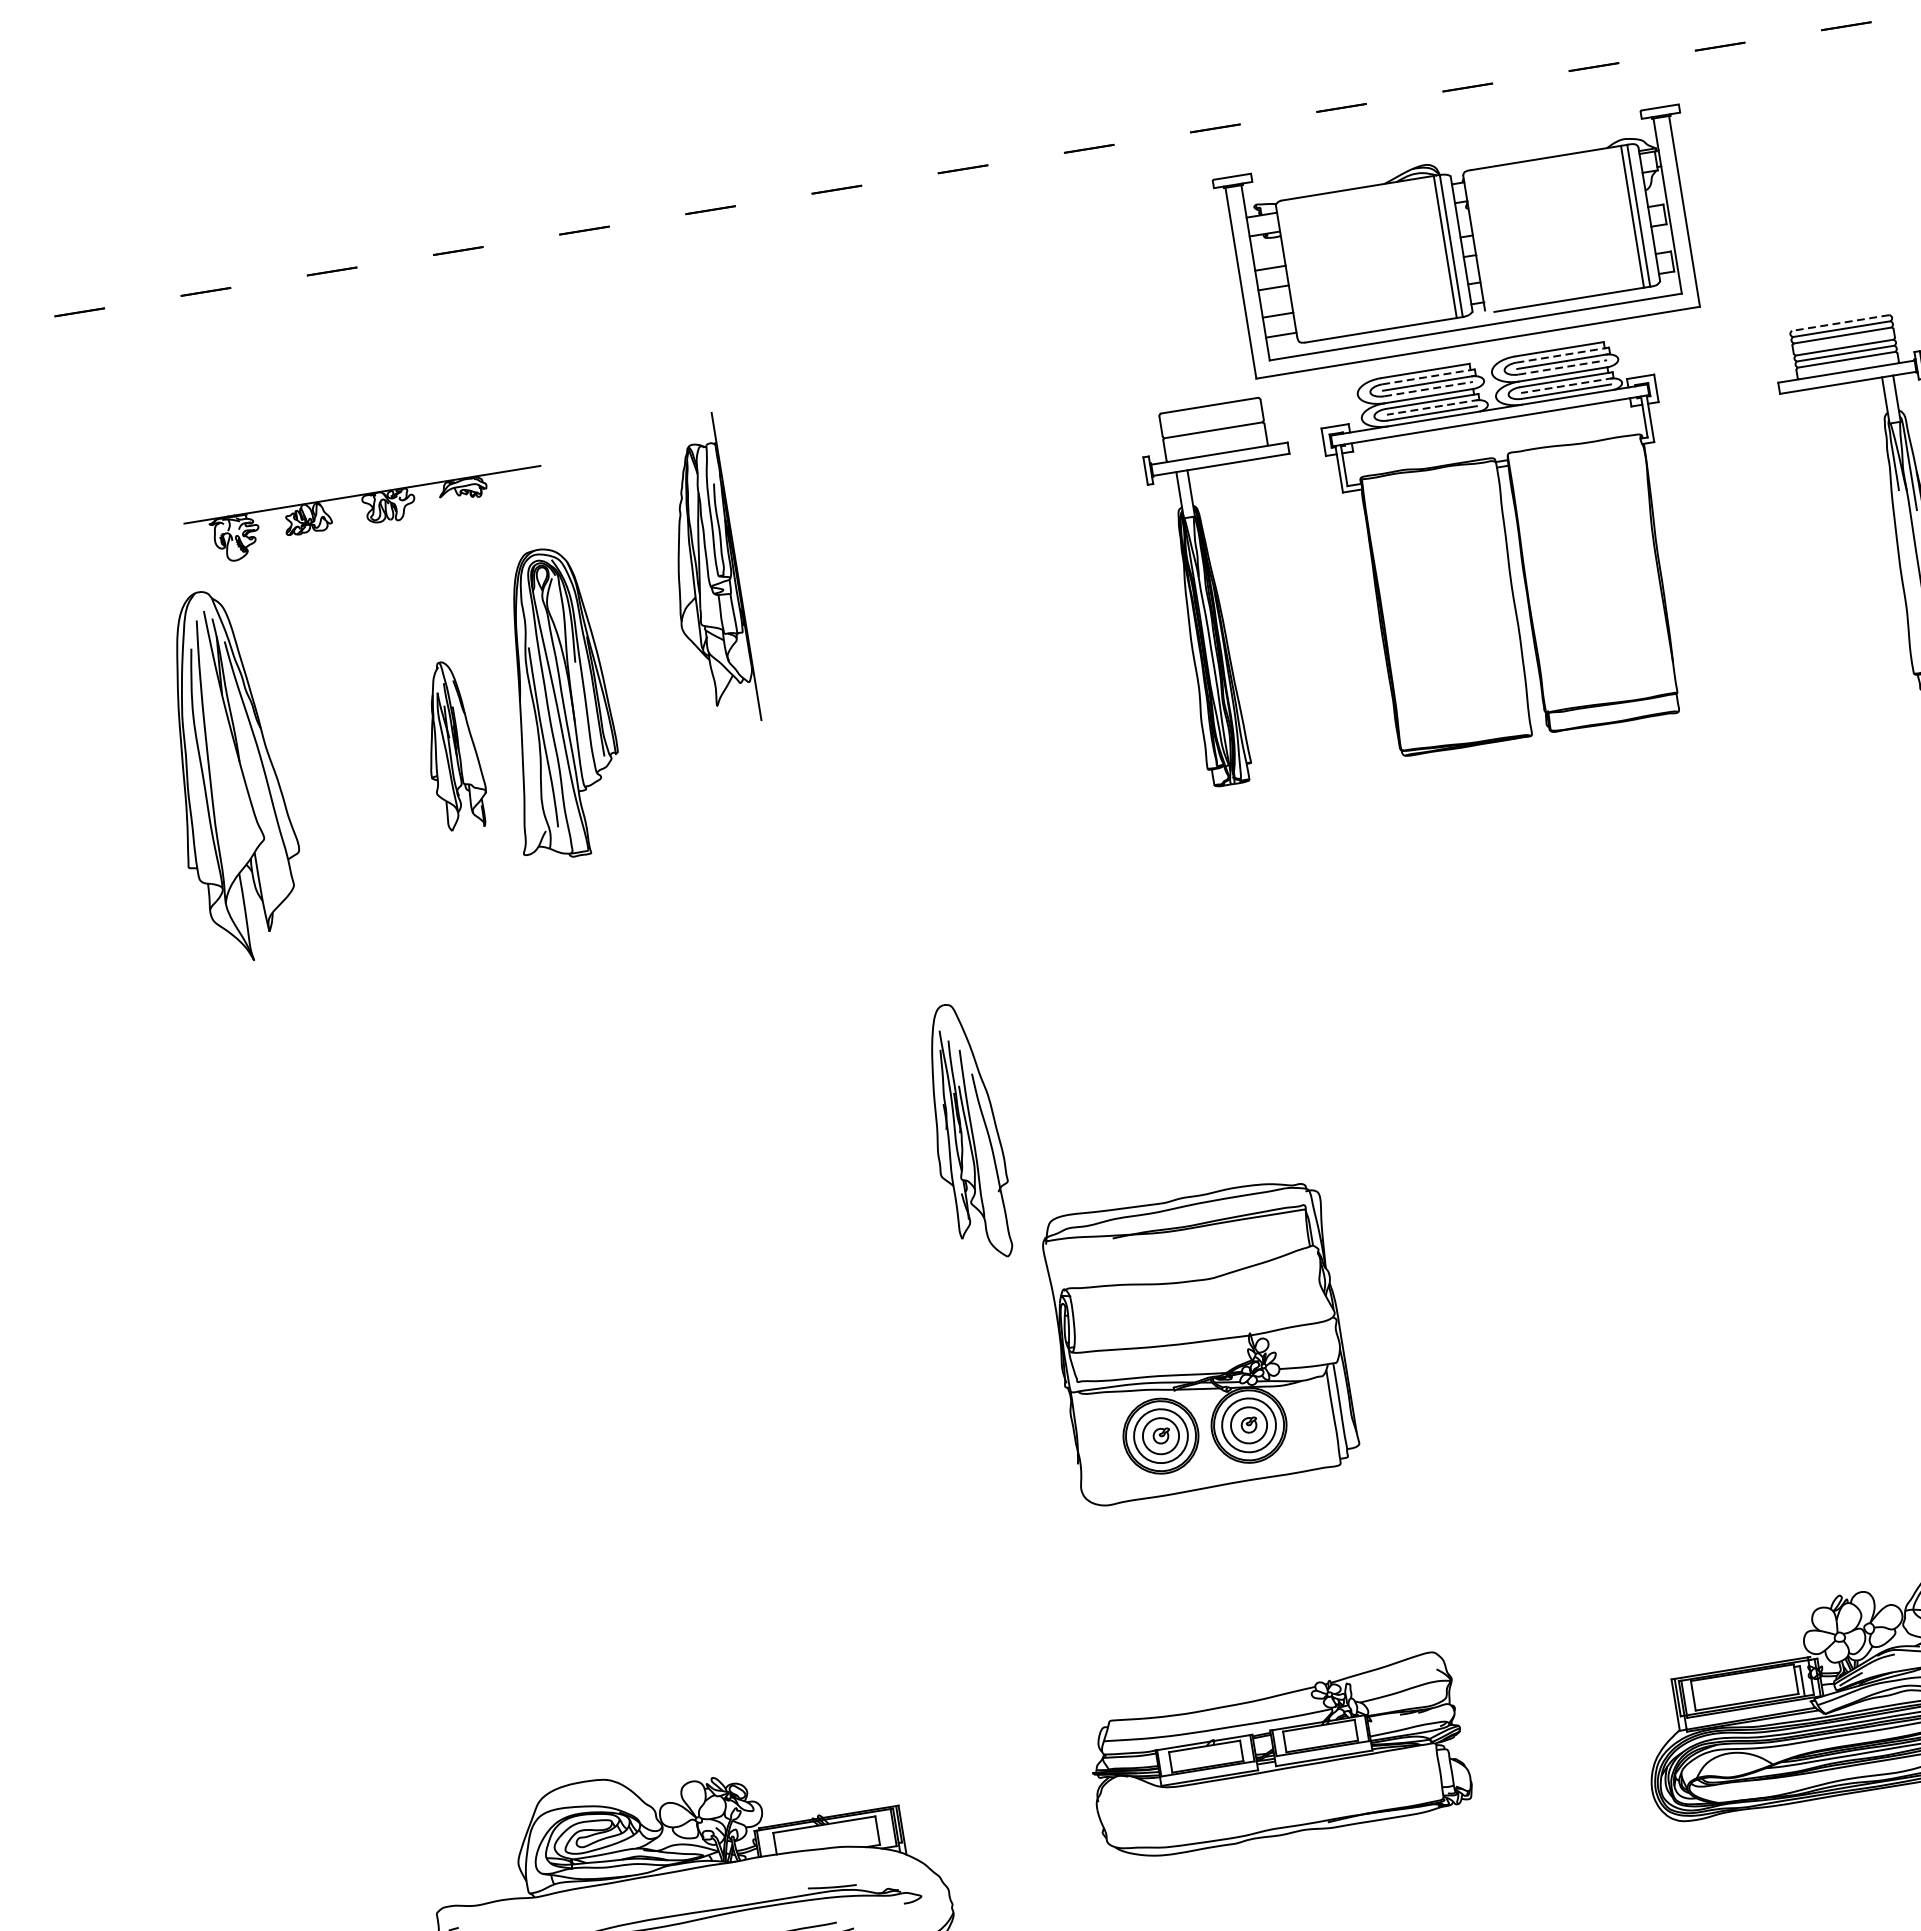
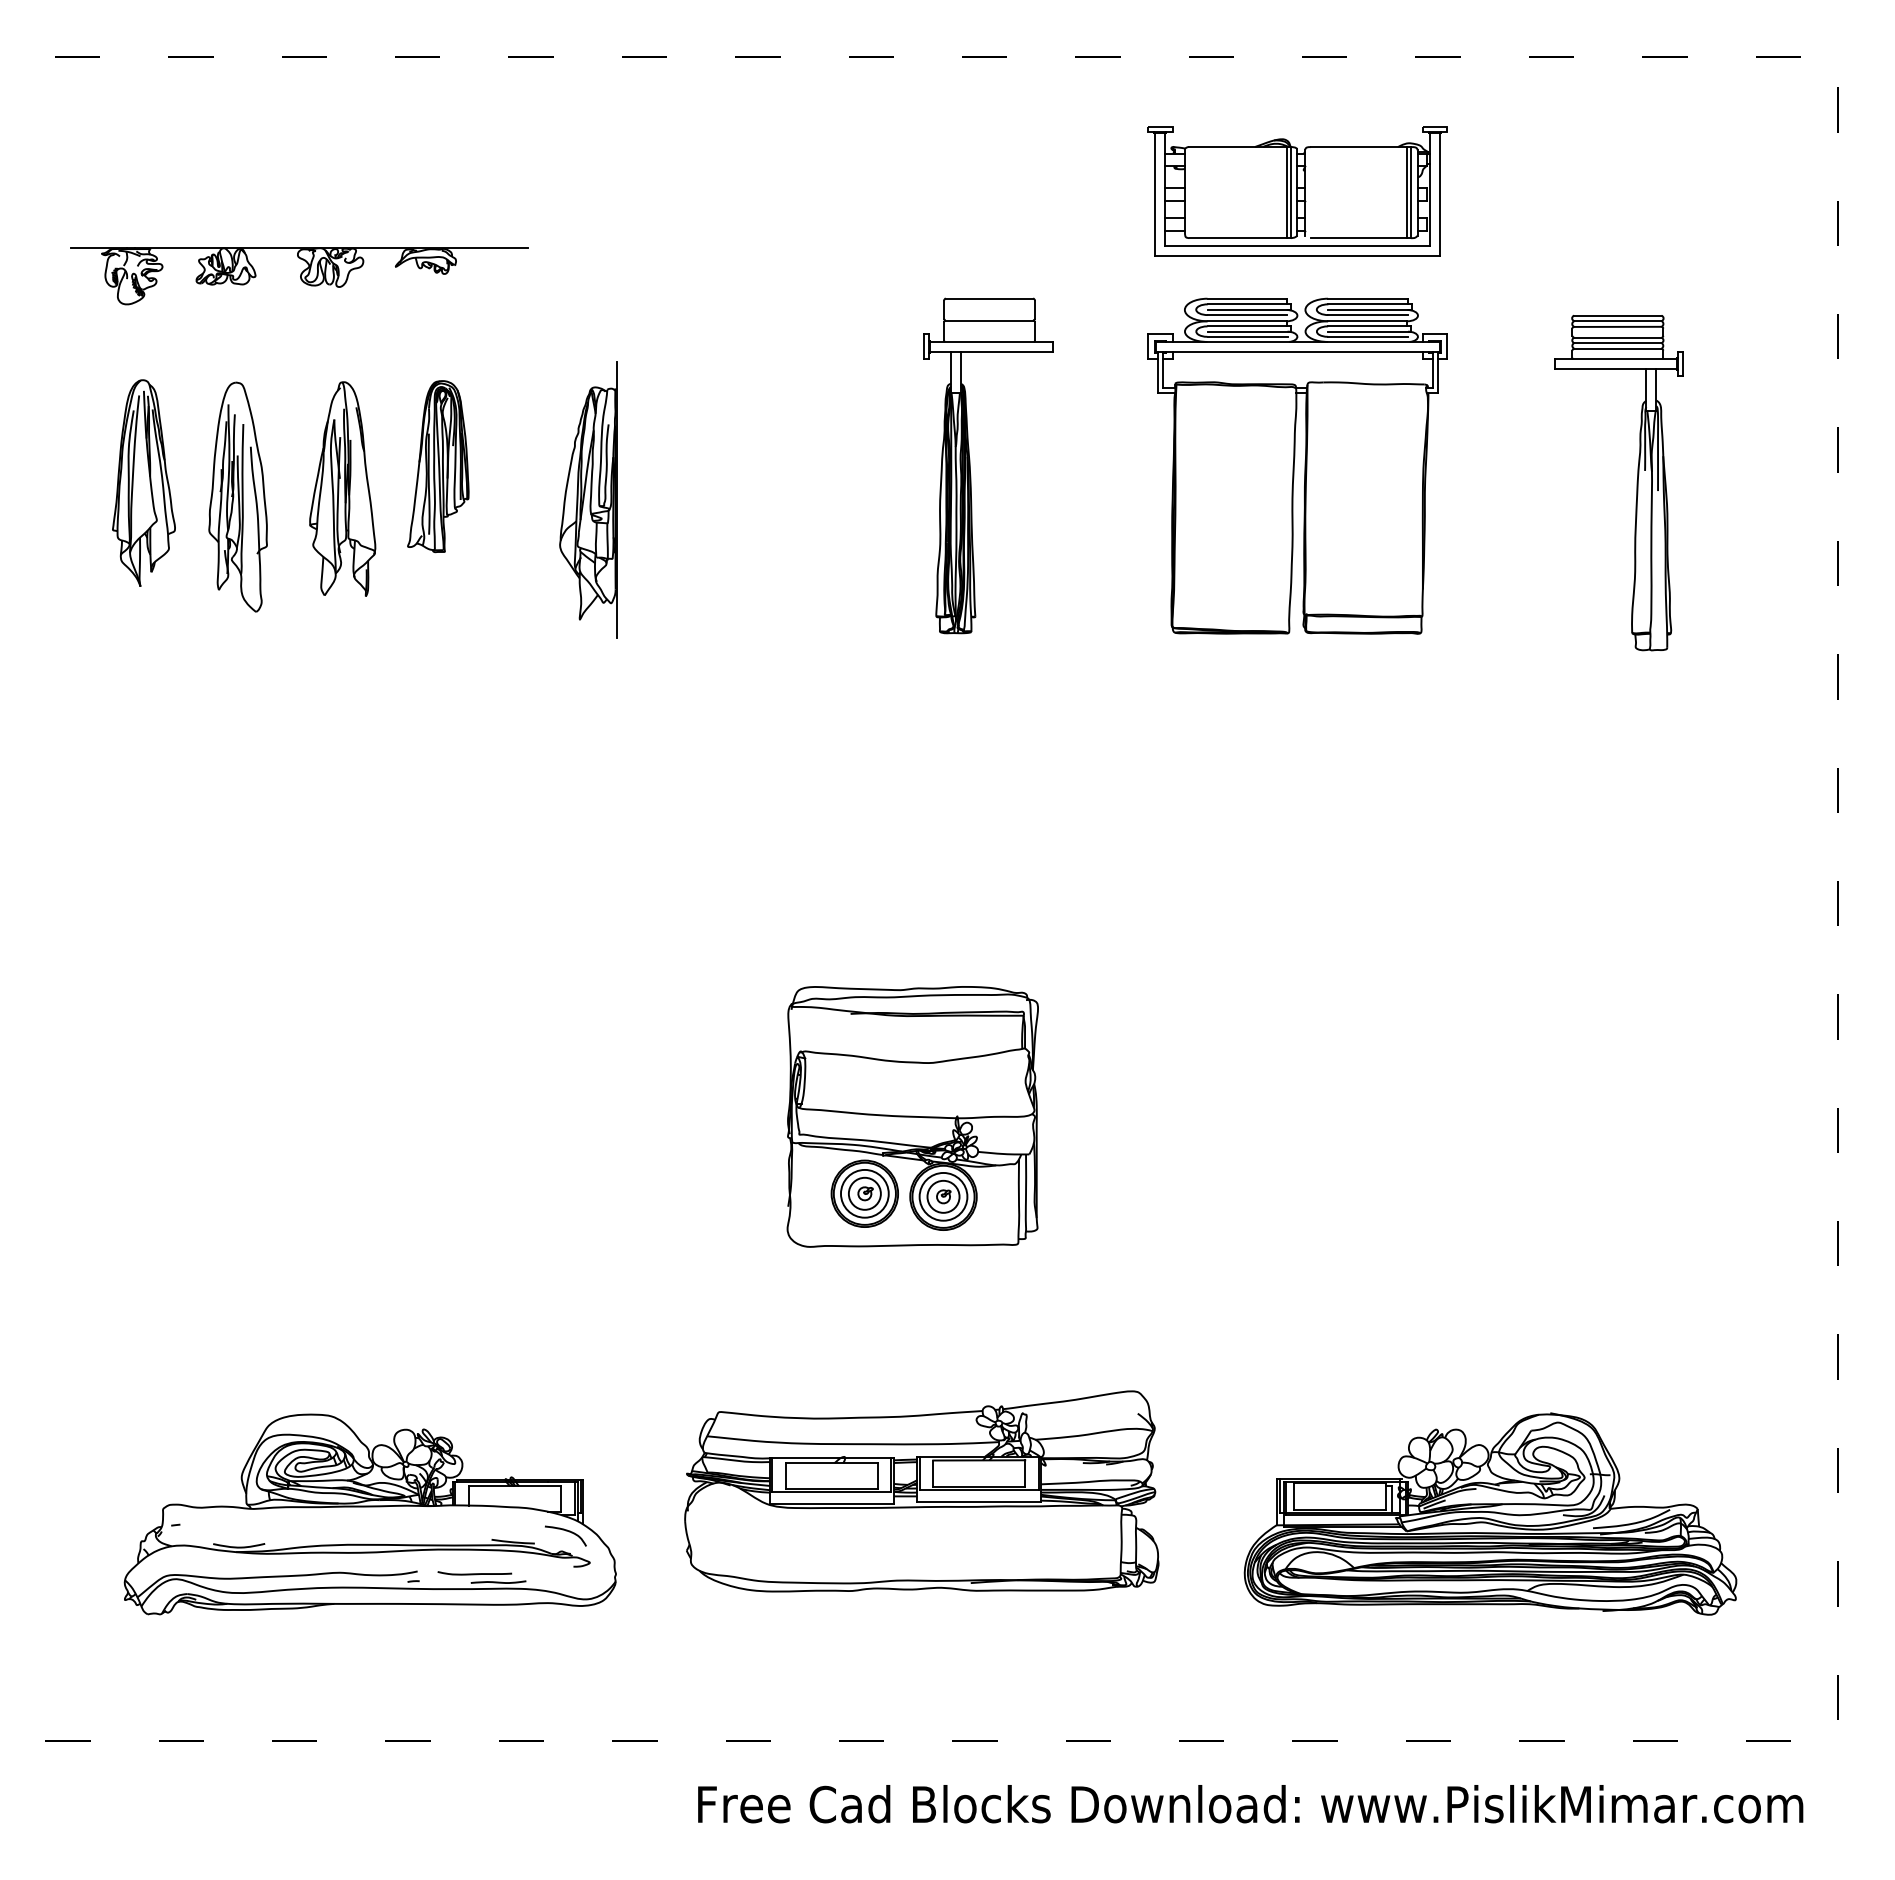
part: (1461, 242) -> (1297, 191), size x0.71
line: (1840, 322) -> (1617, 315), dashed -> solid
line: (1562, 355) -> (1369, 304), dashed -> solid
line: (1563, 367) -> (1368, 315), dashed -> solid
line: (1428, 377) -> (1249, 304), dashed -> solid
line: (1567, 385) -> (1369, 331), dashed -> solid
line: (1428, 389) -> (1247, 315), dashed -> solid
line: (1433, 407) -> (1249, 331), dashed -> solid
part: (366, 517) -> (299, 276), size x1.43
part: (705, 570) -> (588, 499), moved
part: (1218, 594) -> (970, 465), moved
part: (555, 703) -> (438, 466), size x0.62
part: (452, 745) -> (342, 488), size x1.43
part: (229, 774) -> (143, 482), size x0.62
part: (966, 1131) -> (237, 496), moved
part: (1277, 1757) -> (921, 1491), size x1.43
curve: (888, 1865) -> (565, 1531), added

